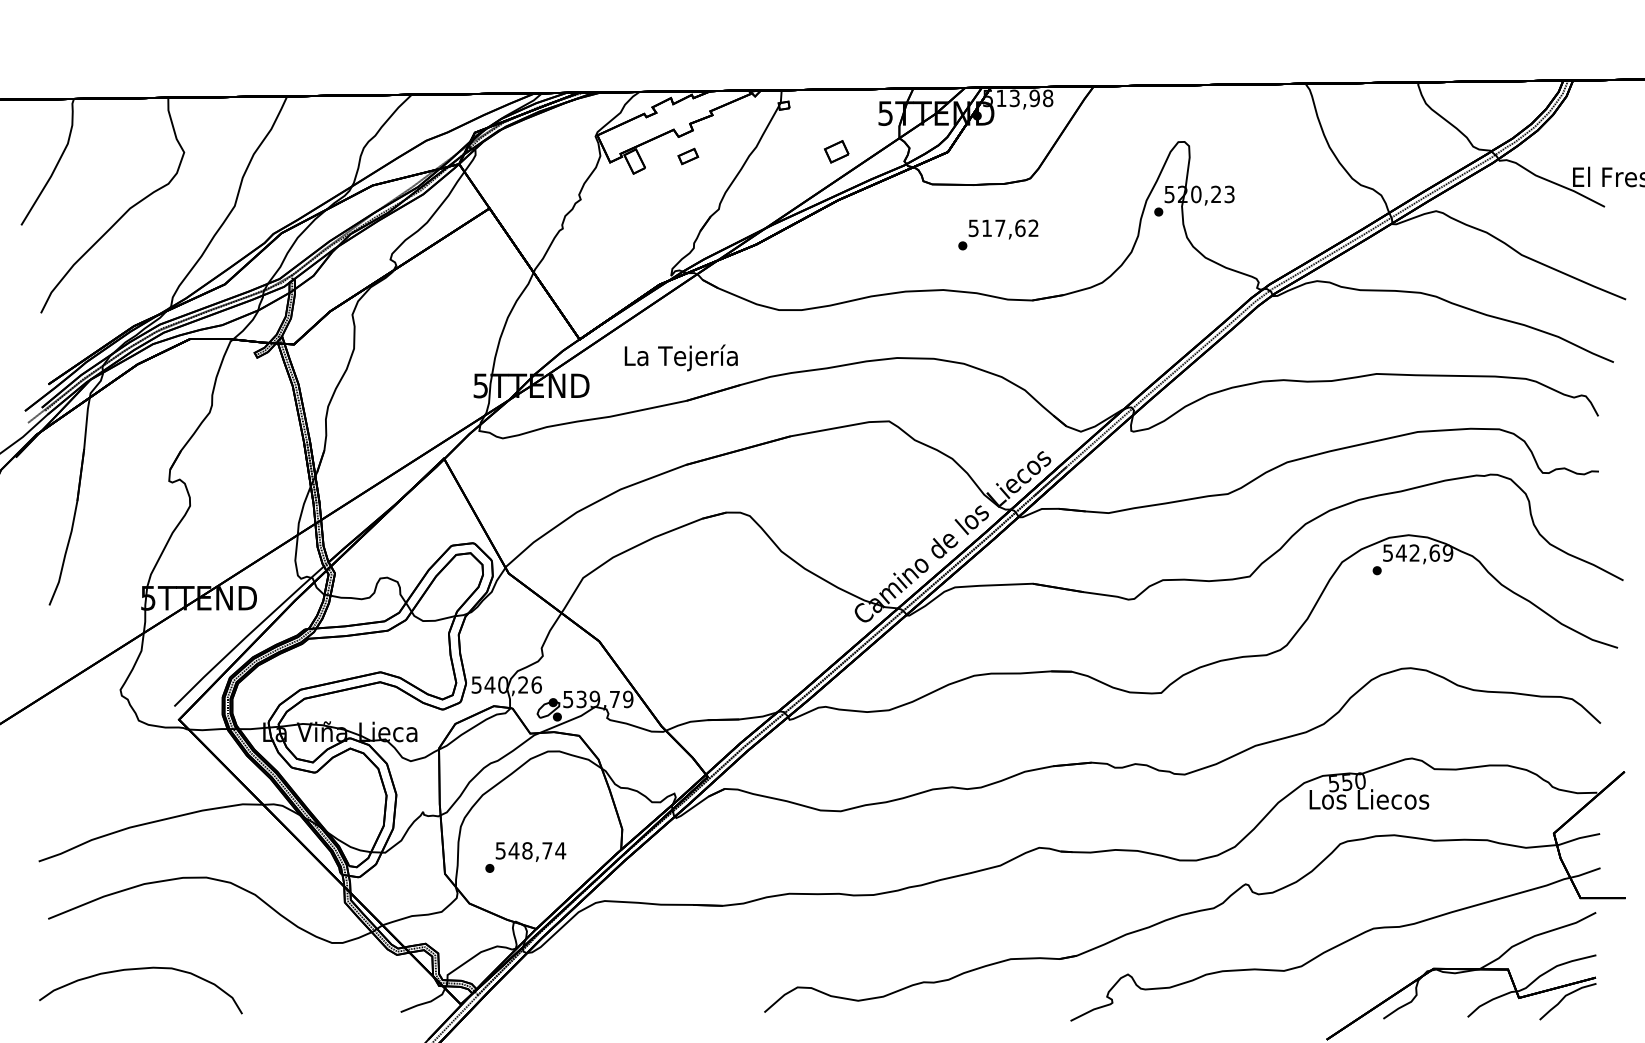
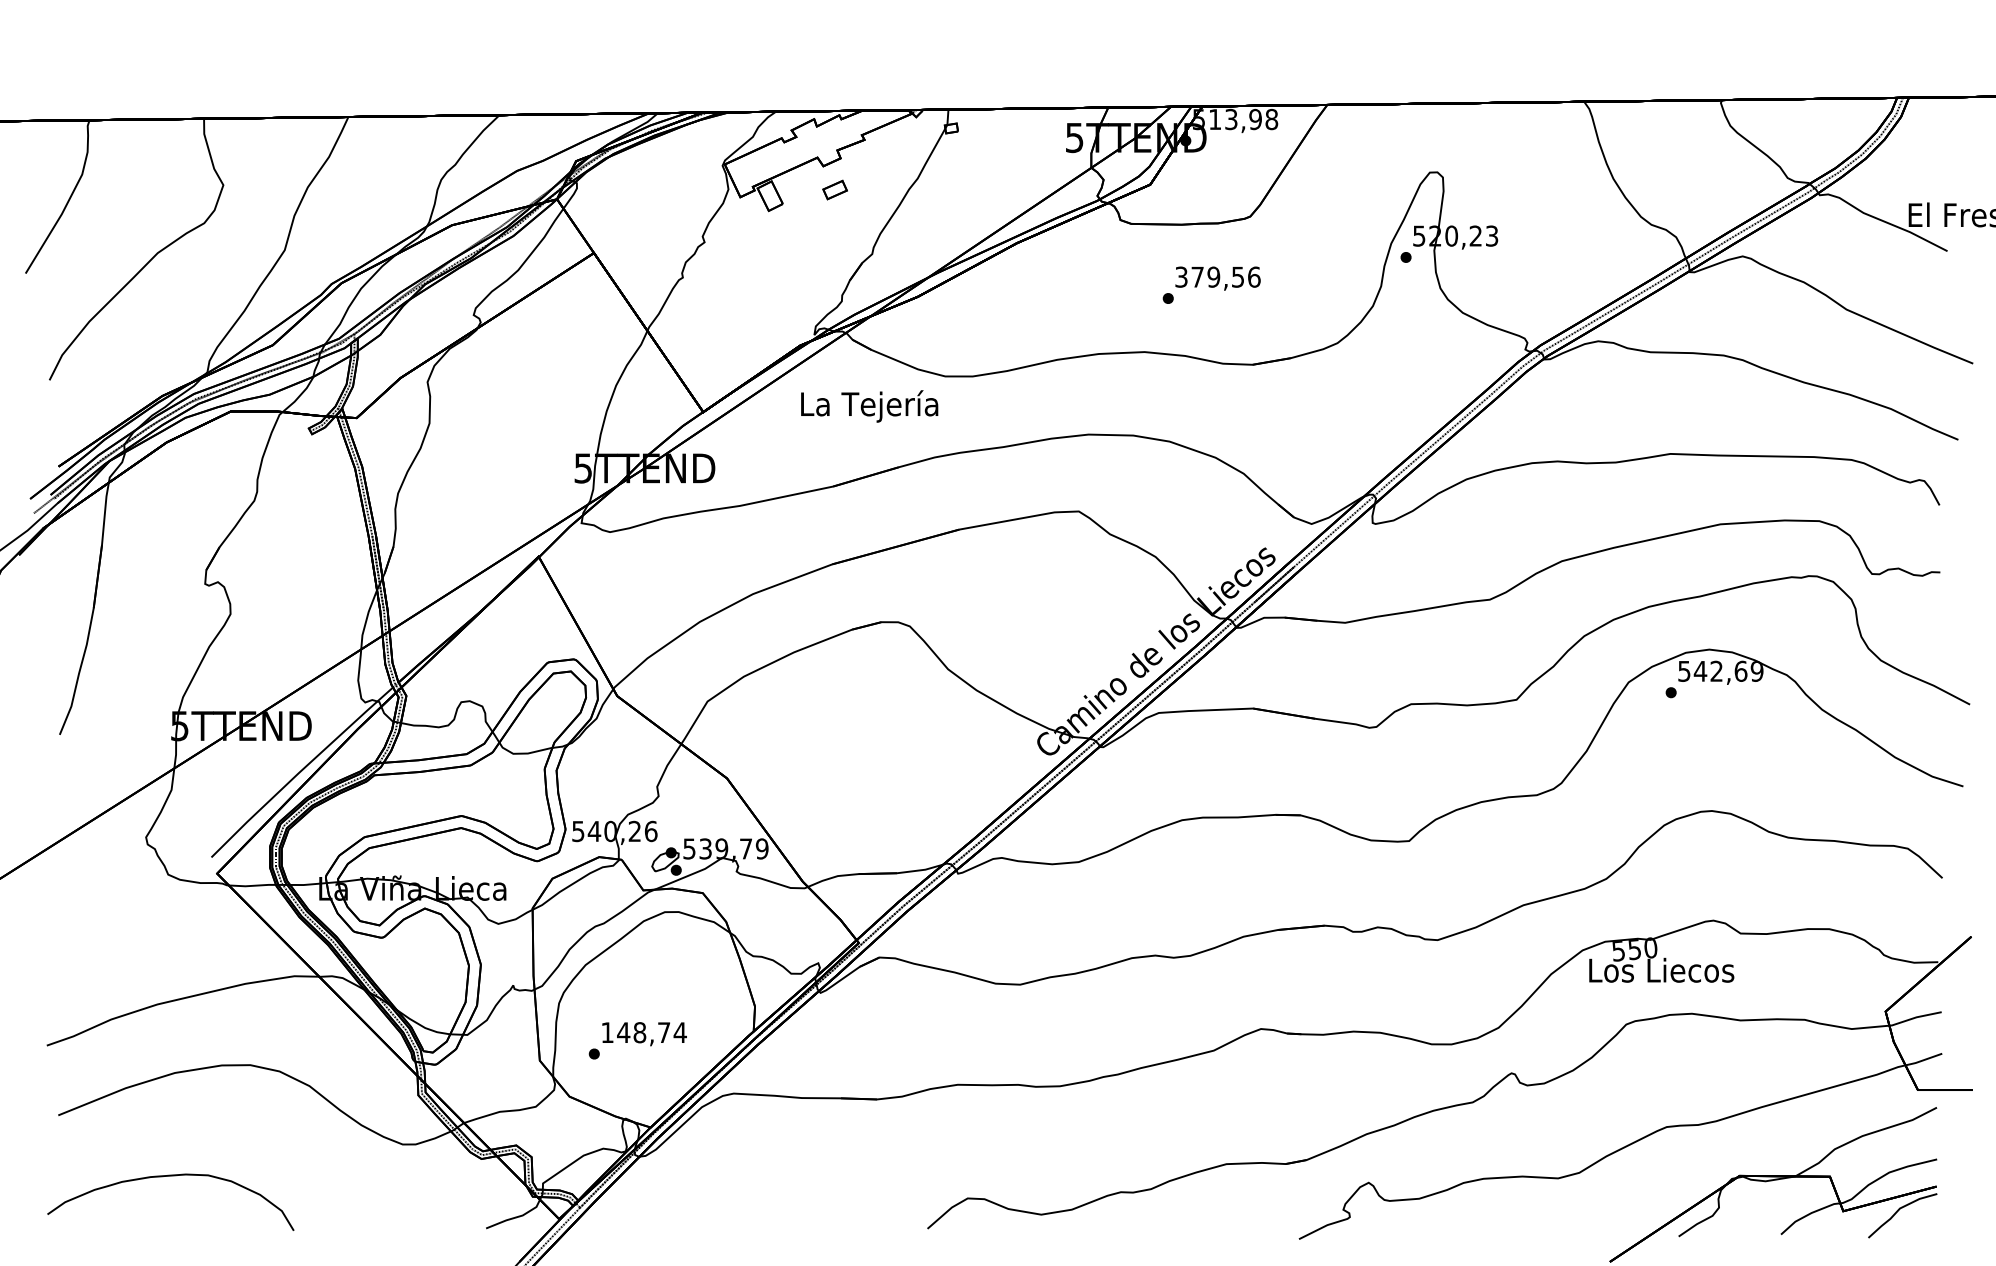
part: (836, 151) -> (1015, 184), removed
text: (1004, 227) -> (1218, 276), 517,62 -> 379,56
text: (681, 357) -> (869, 406), moved
text: (500, 850) -> (607, 1032), 548,74 -> 148,74

